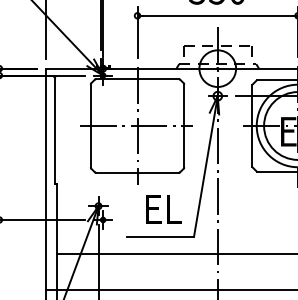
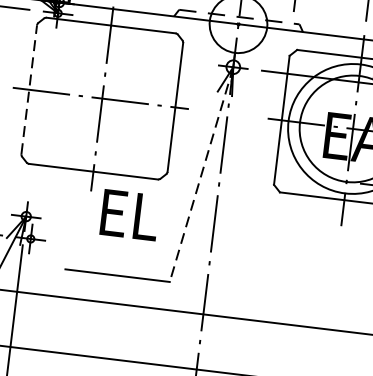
line: (90, 125) -> (28, 88), solid -> dashed
line: (205, 166) -> (200, 174), solid -> dashed
text: (163, 209) -> (129, 215), moved

